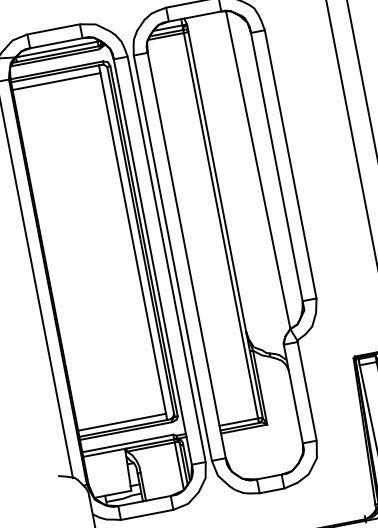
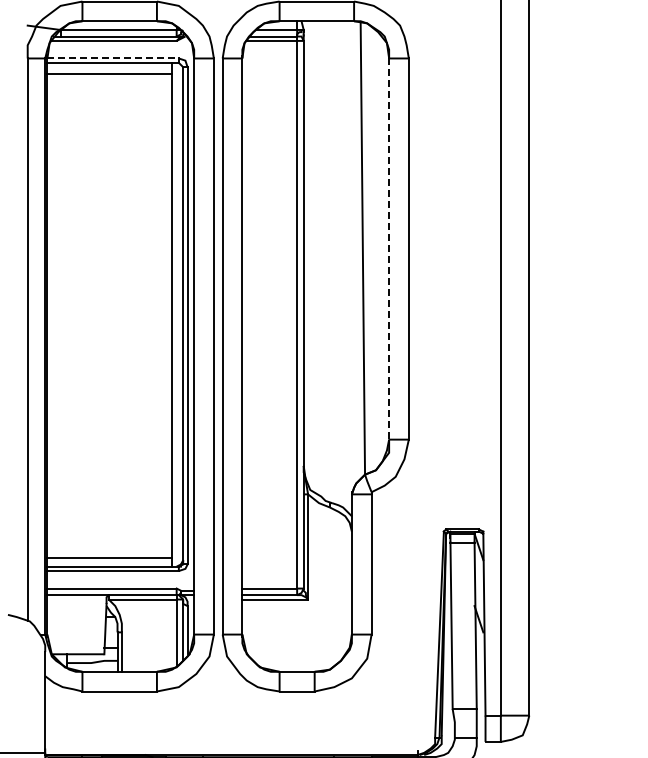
line: (57, 70) -> (113, 58), solid -> dashed
line: (277, 167) -> (389, 249), solid -> dashed

